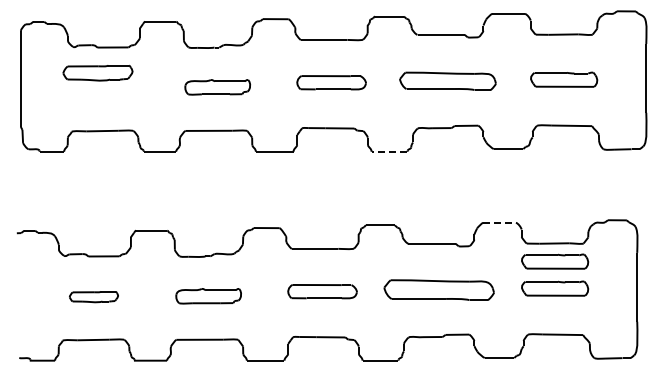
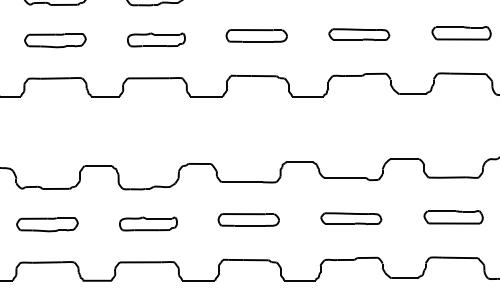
part: (97, 72) -> (54, 40), moved
part: (447, 81) -> (358, 34), size x0.71
line: (389, 151) -> (307, 96), dashed -> solid
line: (500, 222) -> (405, 159), dashed -> solid
part: (555, 261) -> (453, 193), removed
part: (438, 290) -> (350, 218), size x0.62
part: (93, 296) -> (47, 224), size x1.43

